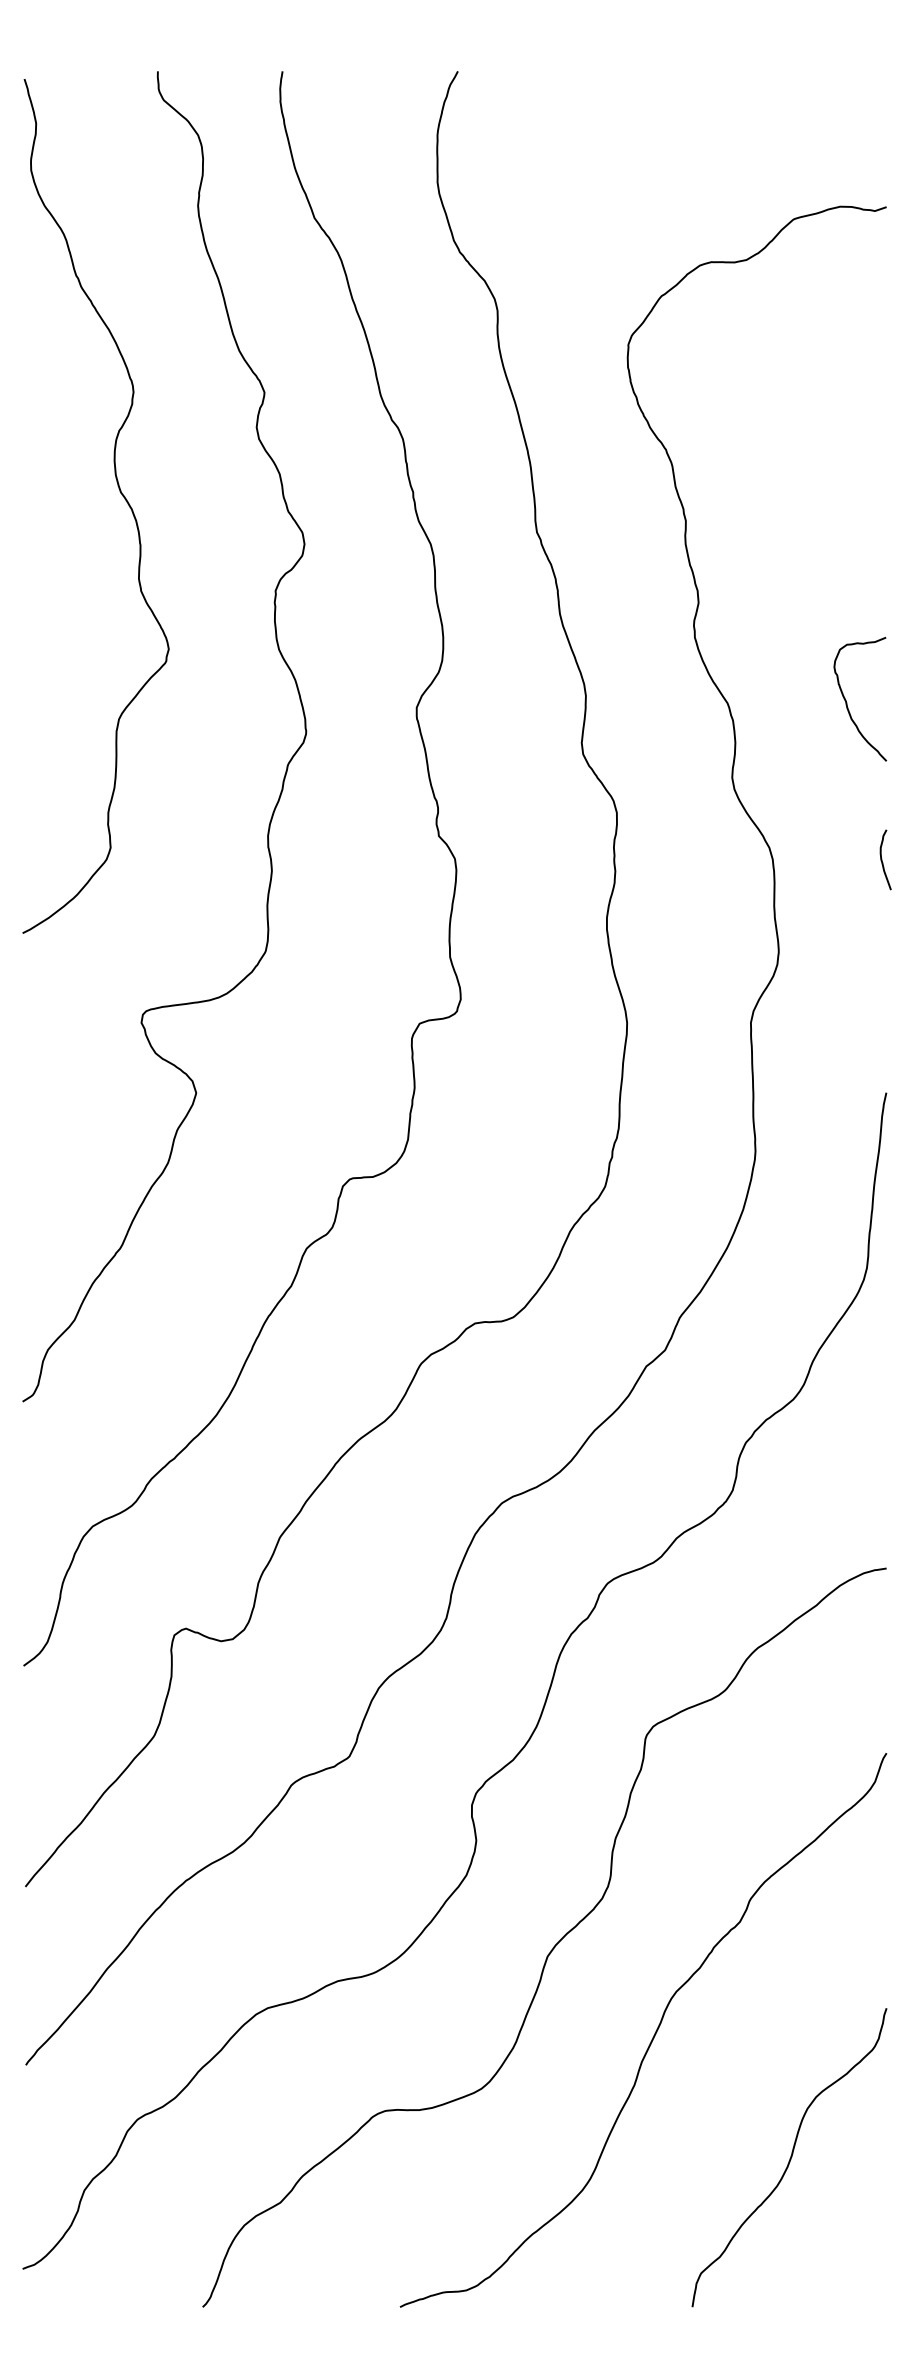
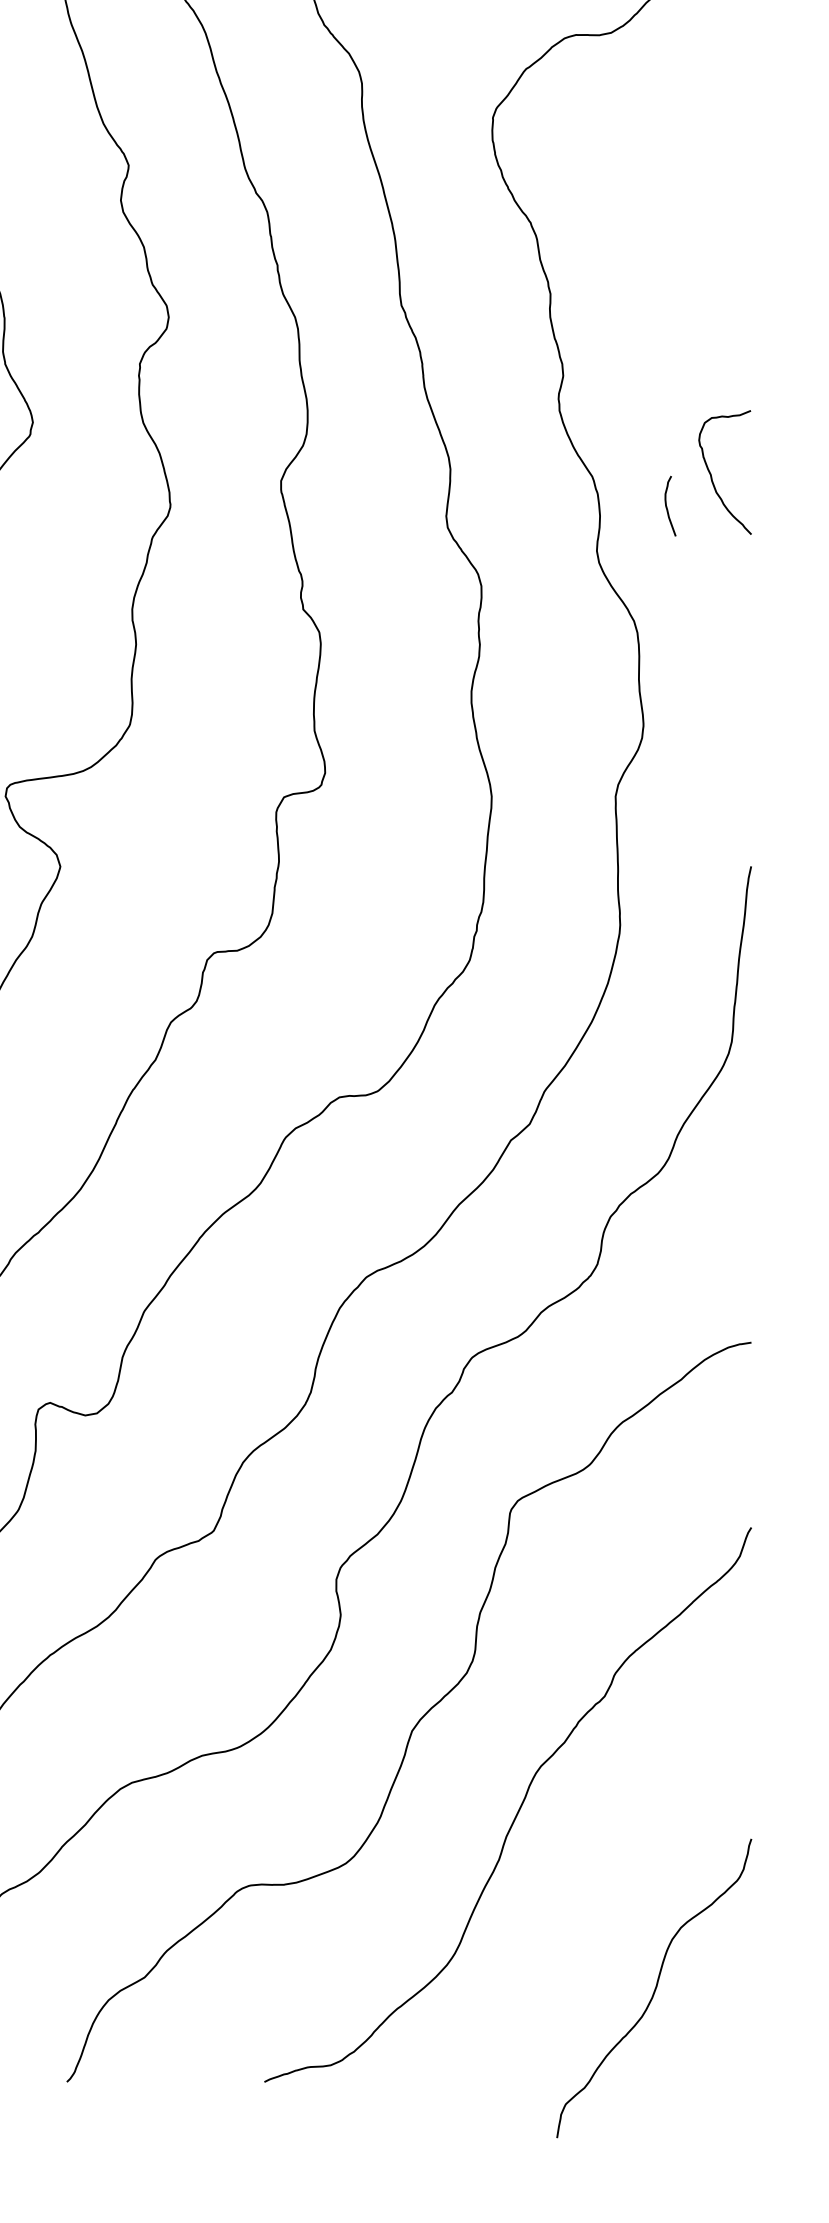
curve: (882, 859) -> (667, 505), moved
curve: (790, 2157) -> (655, 1988), moved

